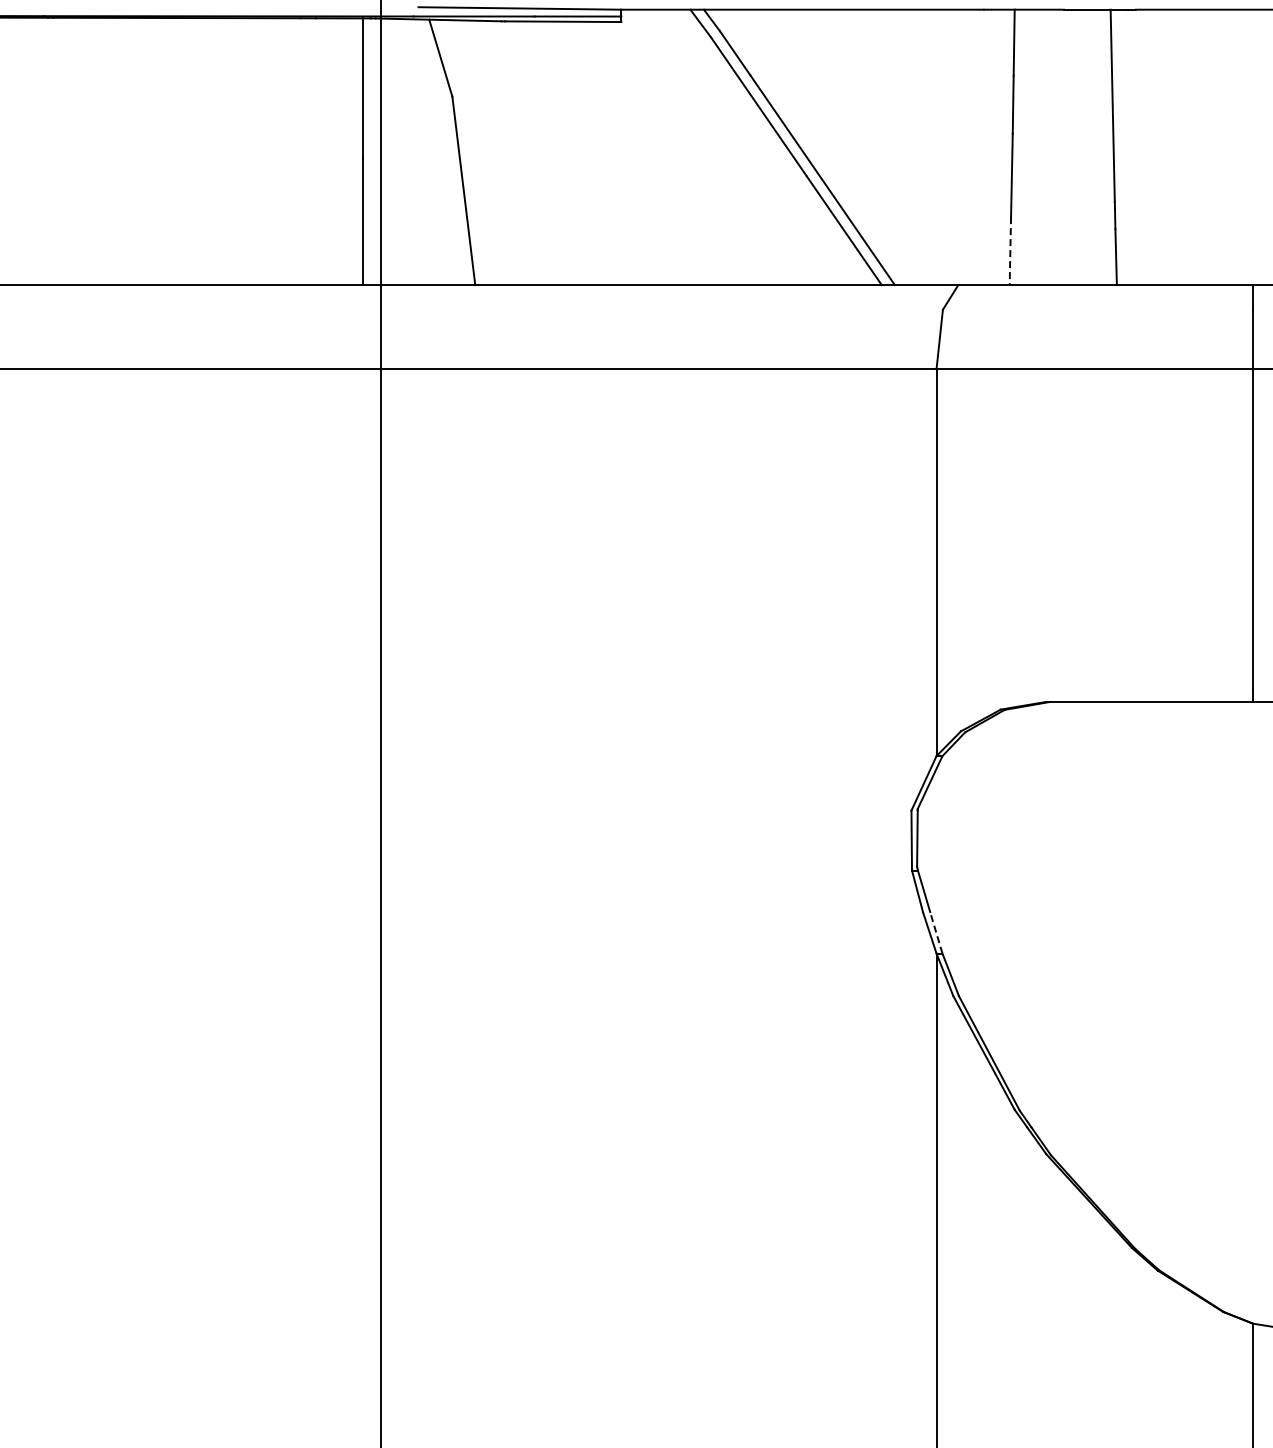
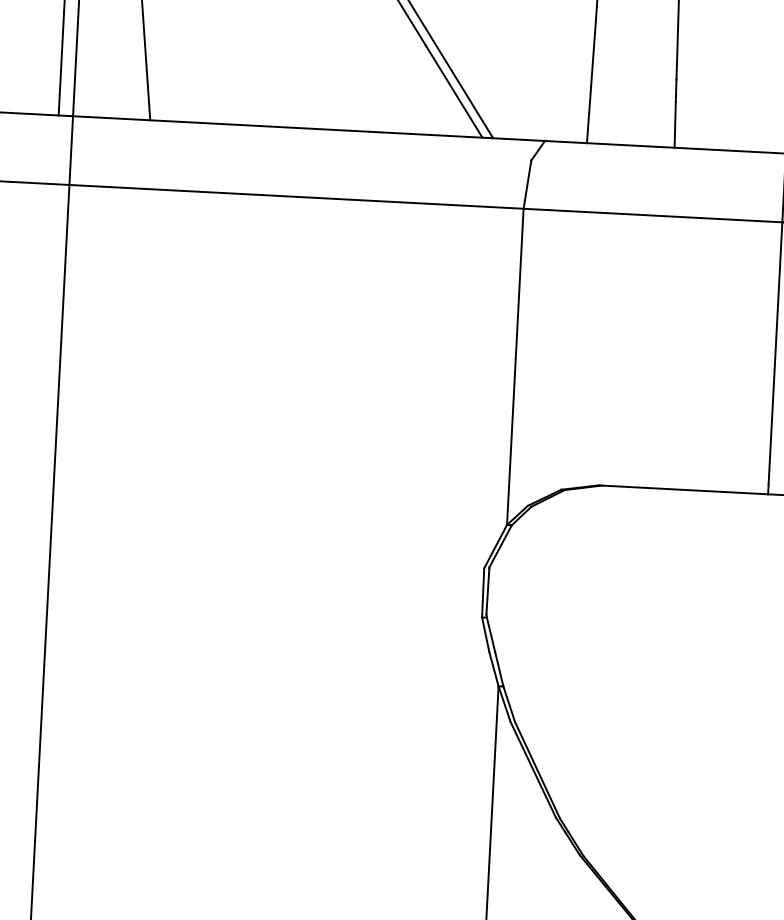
line: (1010, 251) -> (589, 115), dashed -> solid
line: (936, 932) -> (499, 669), dashed -> solid

